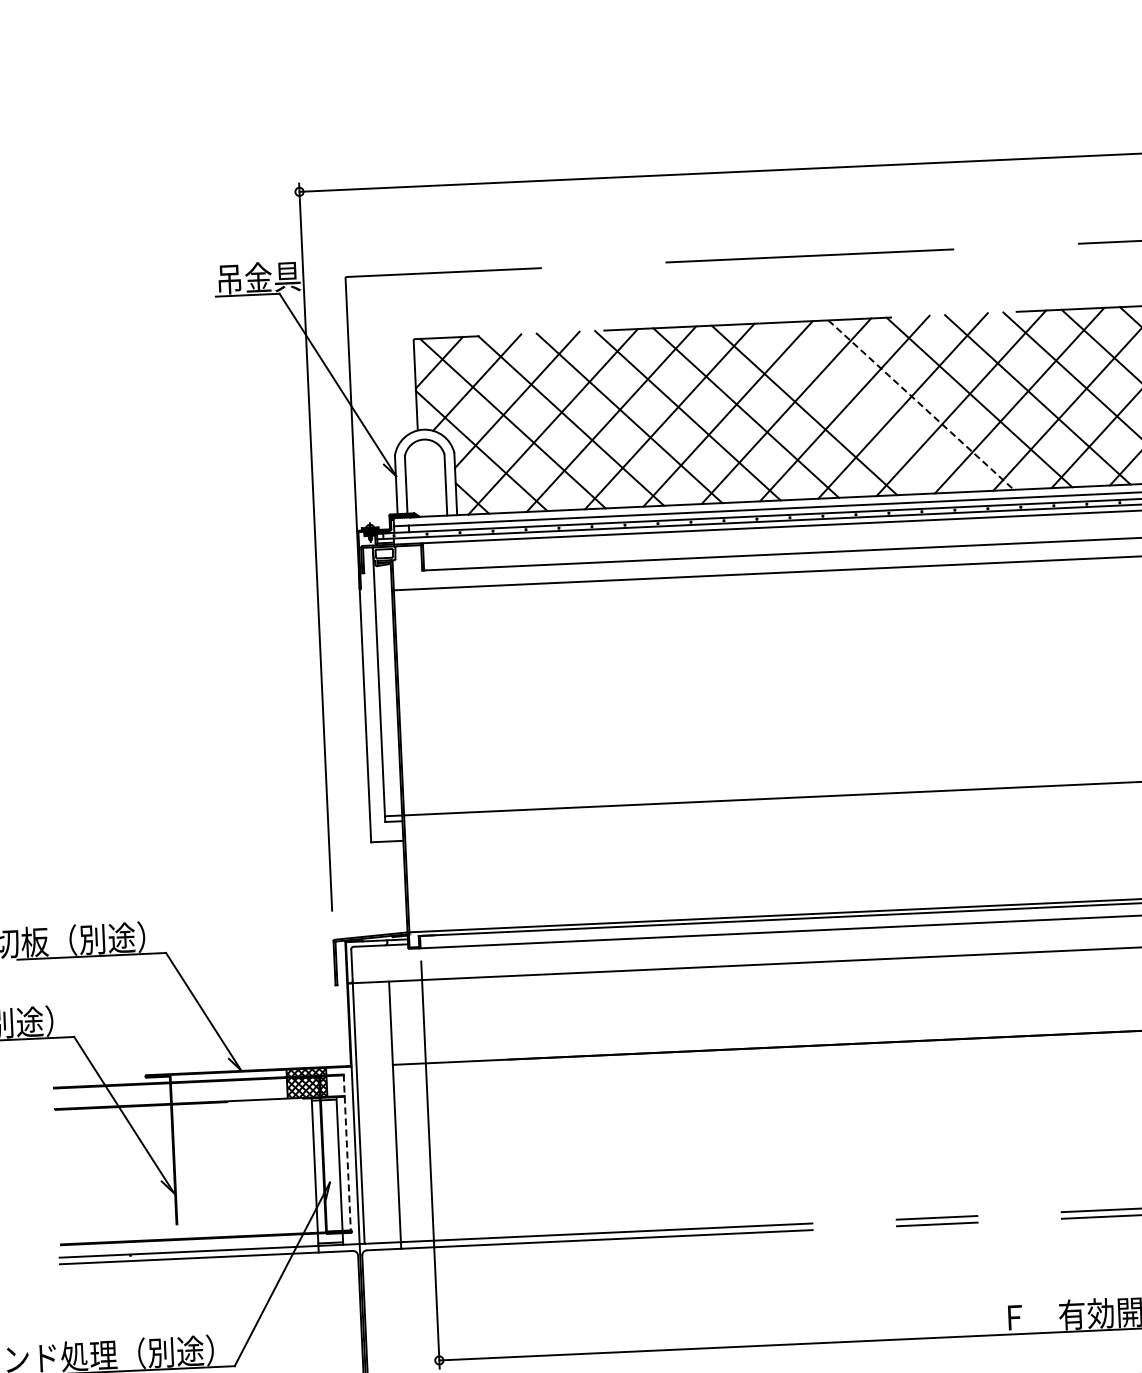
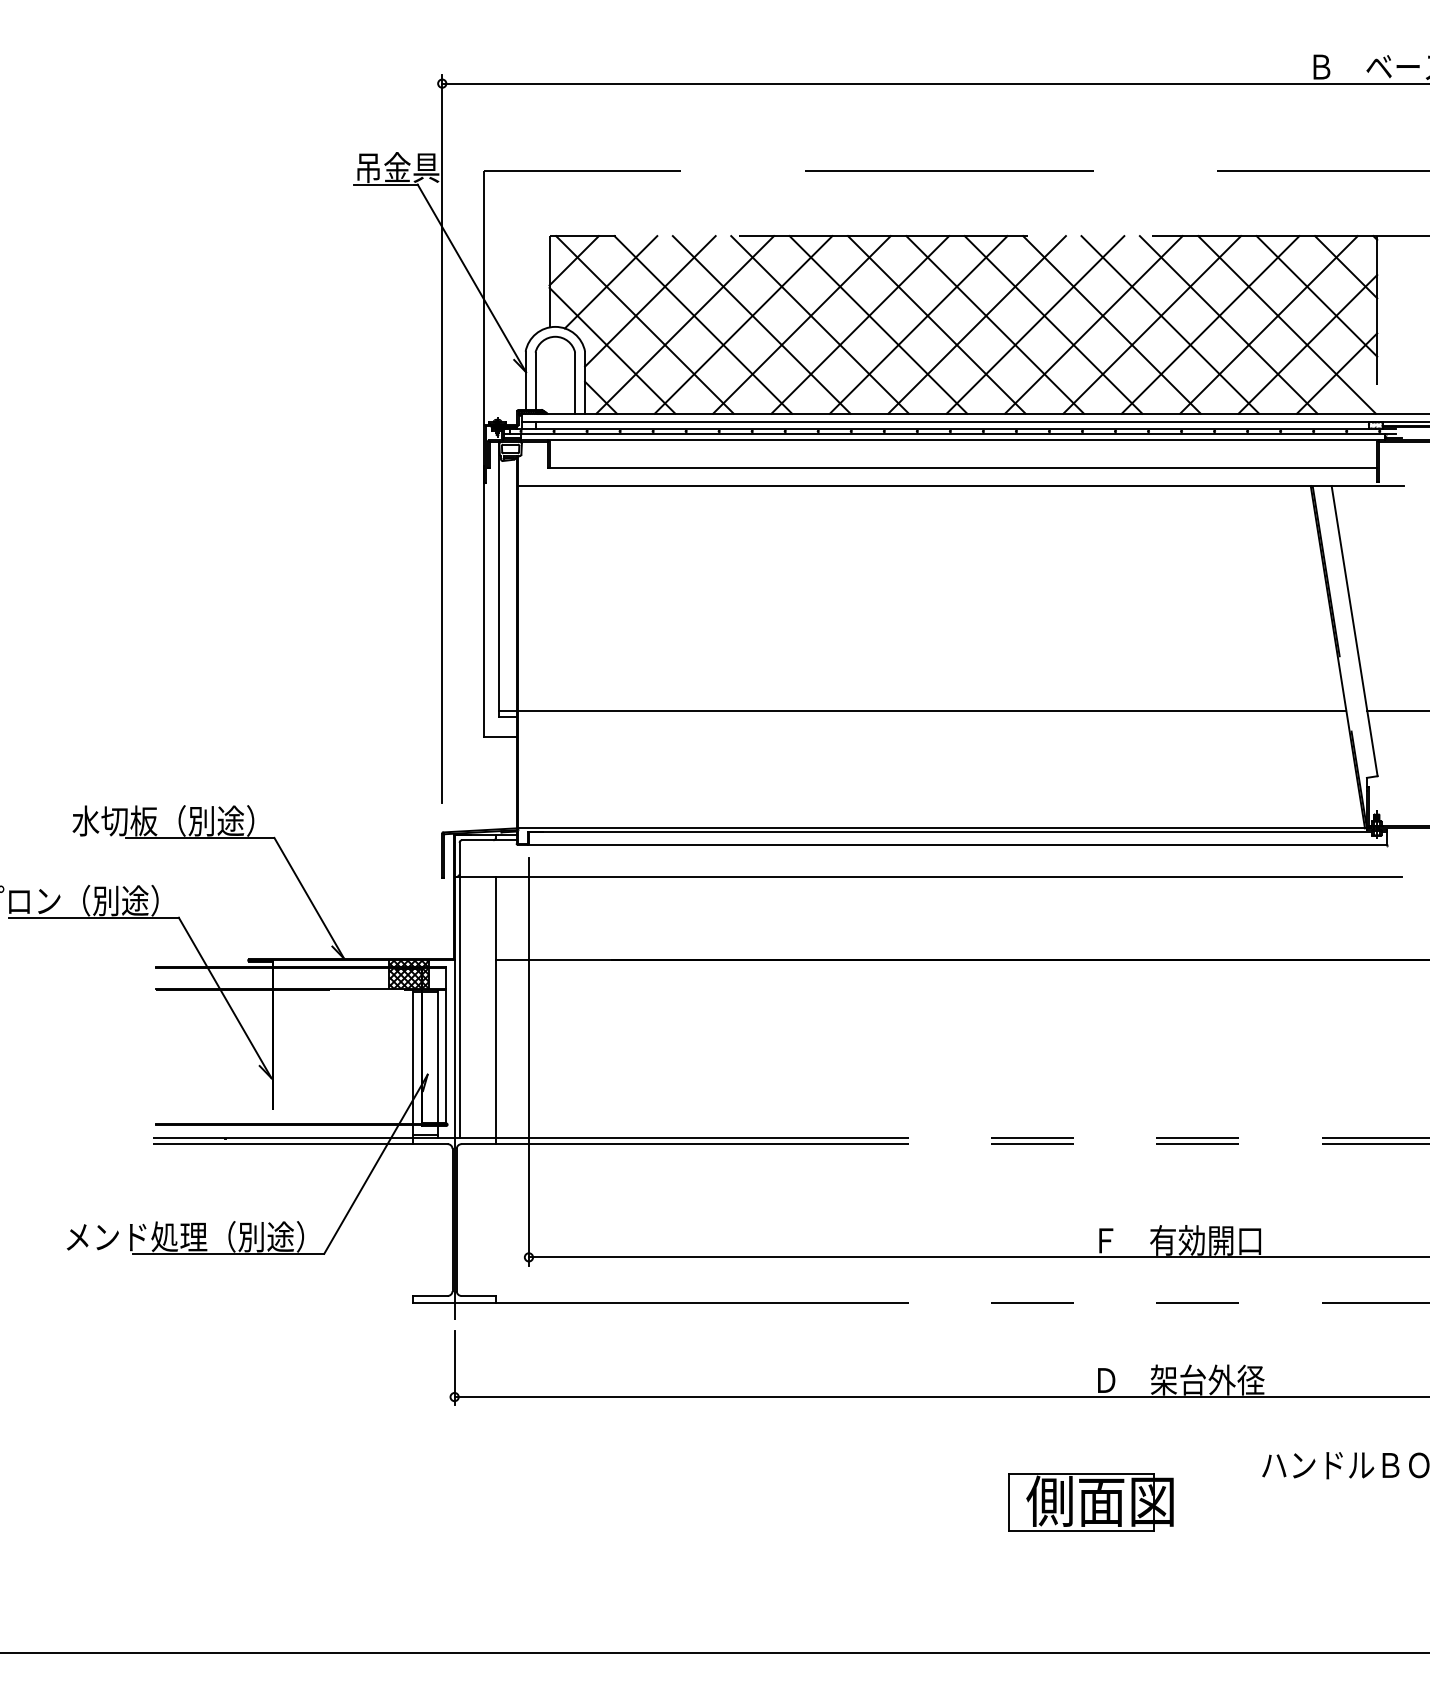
line: (921, 404) -> (1053, 324), dashed -> solid
line: (863, 407) -> (995, 324), added
line: (347, 1152) -> (446, 1045), dashed -> solid

